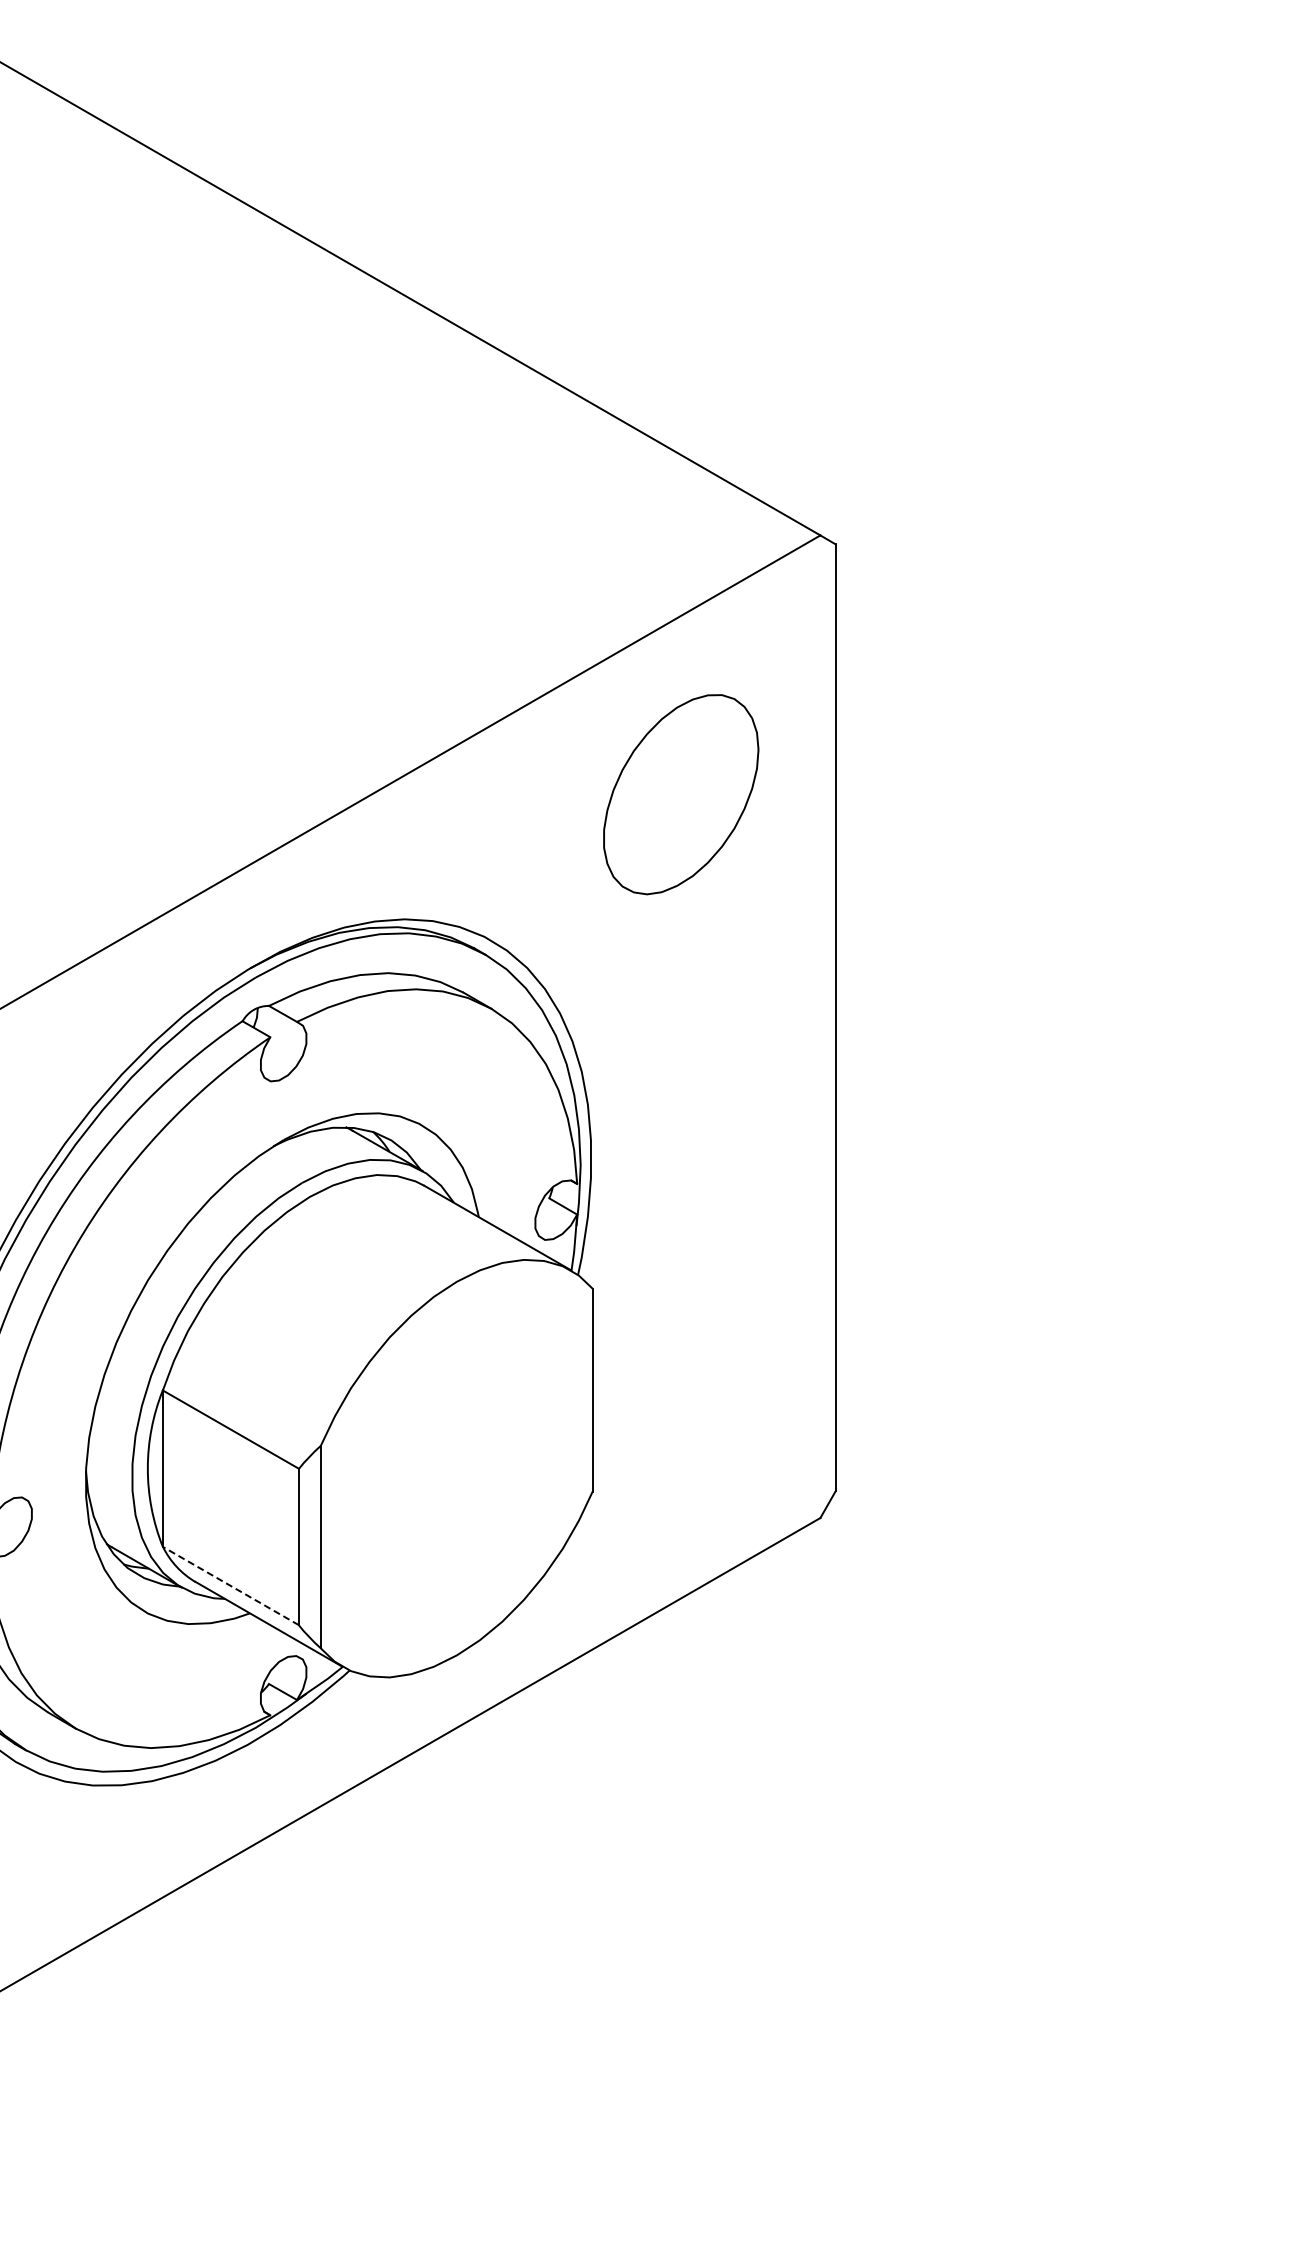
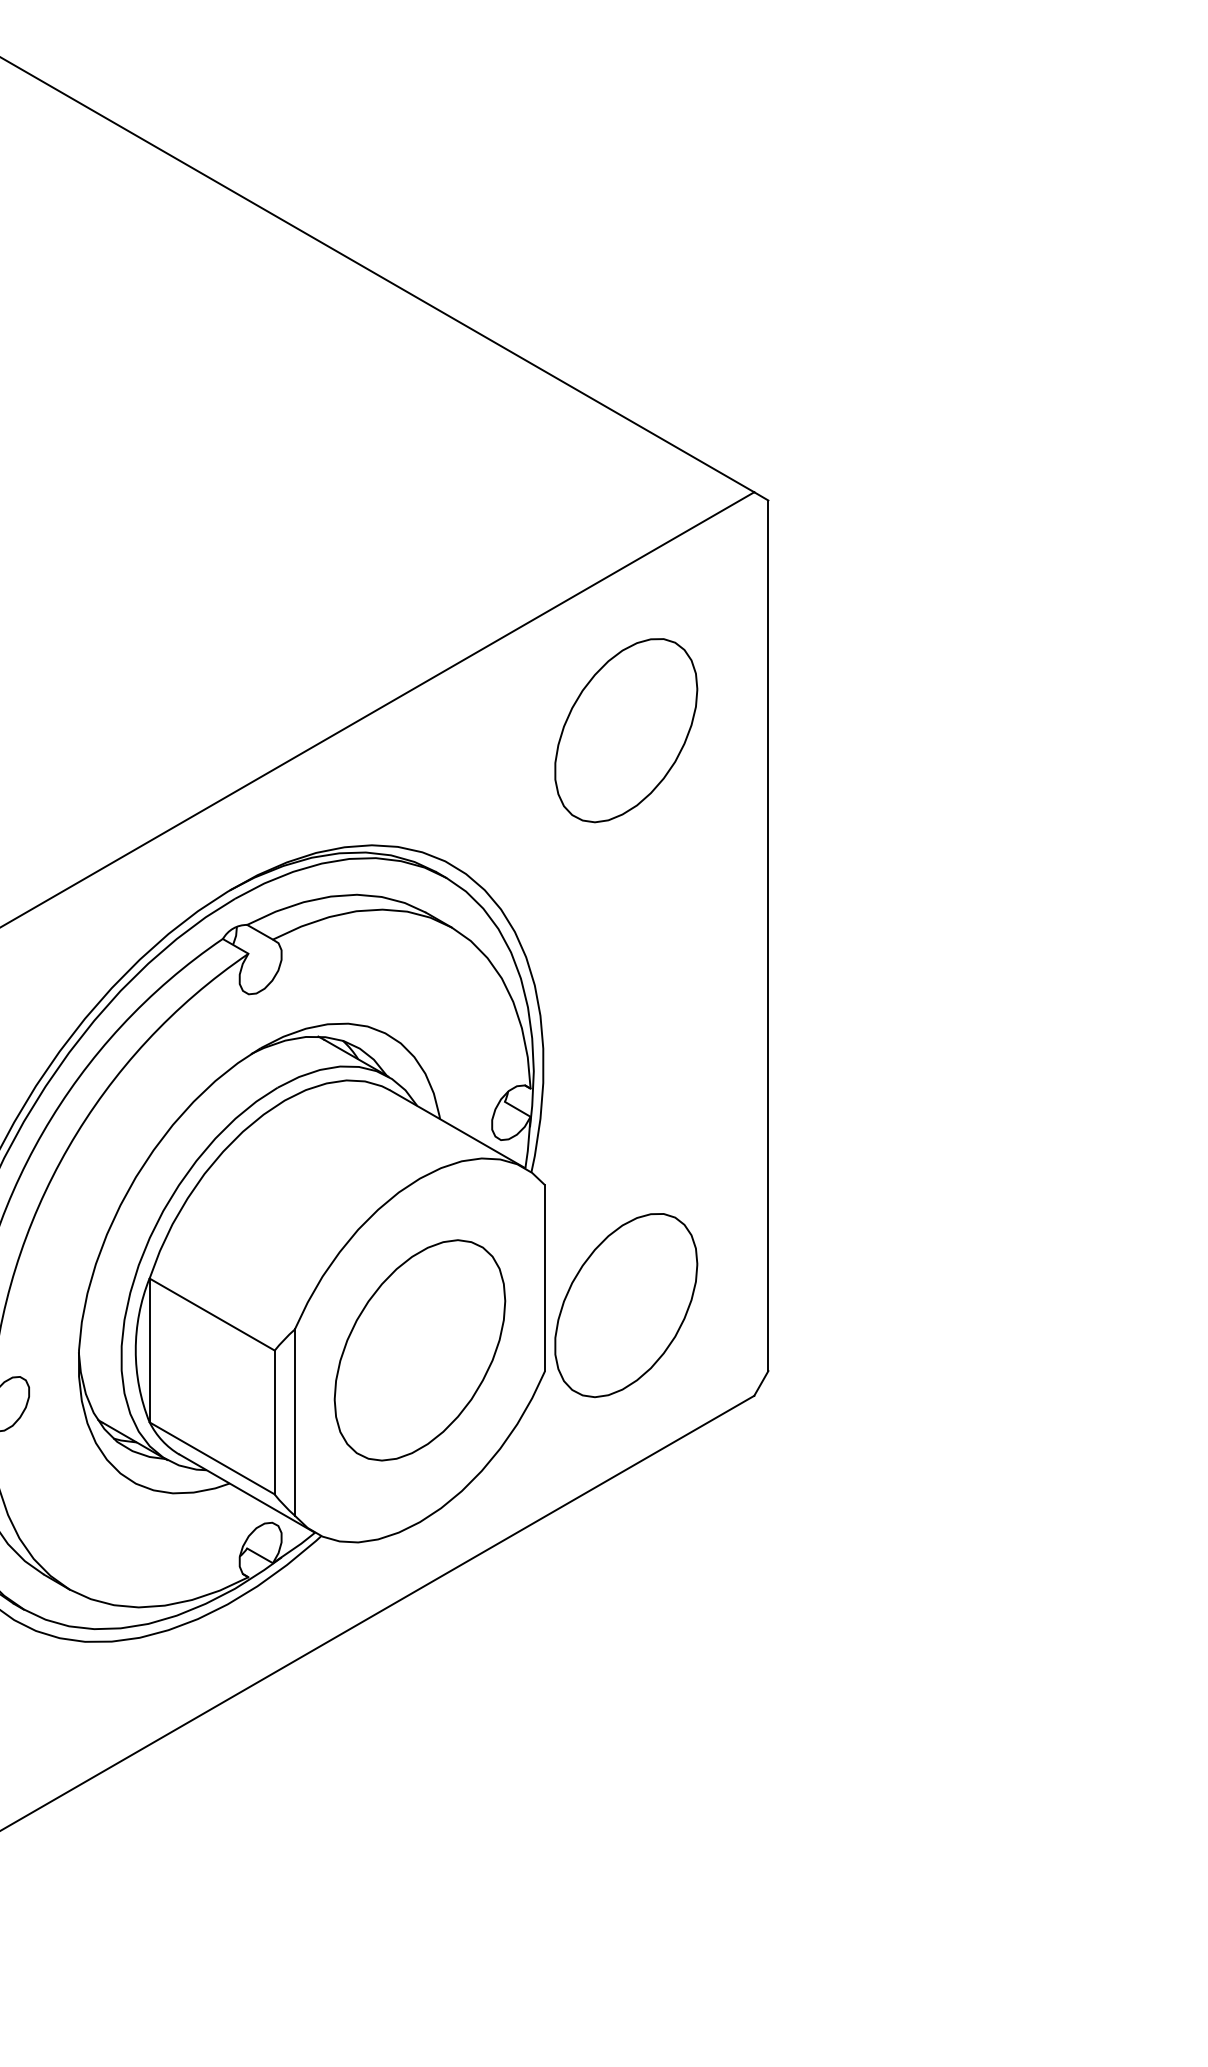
part: (681, 1419) -> (626, 1305), added
part: (456, 1468) -> (419, 1350), added
line: (230, 1585) -> (211, 1457), dashed -> solid

